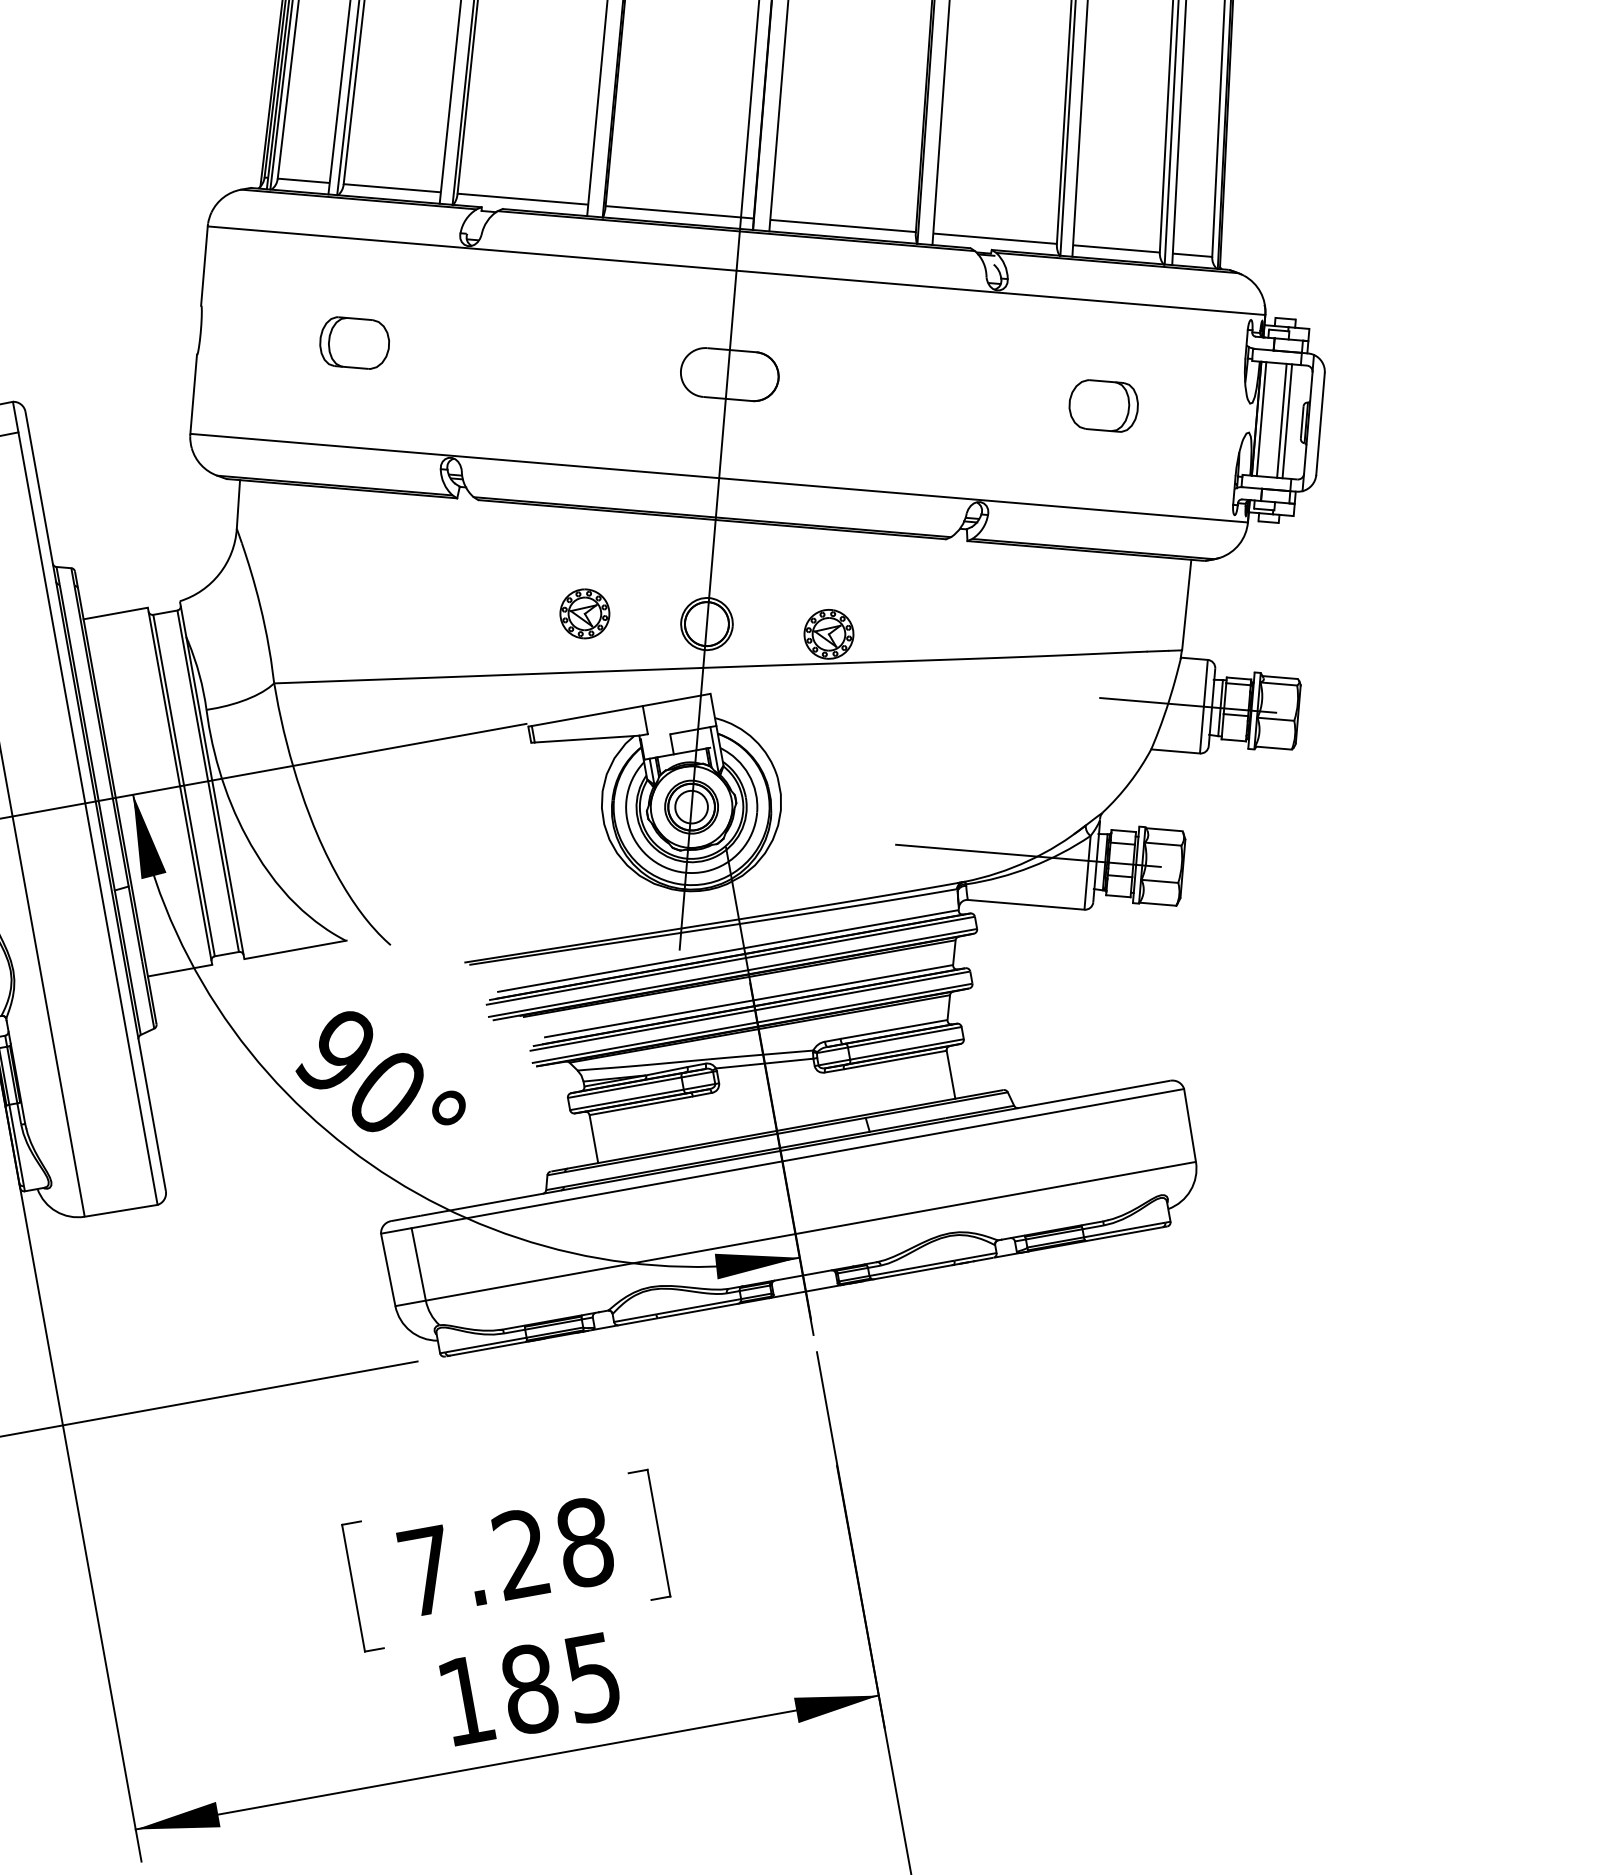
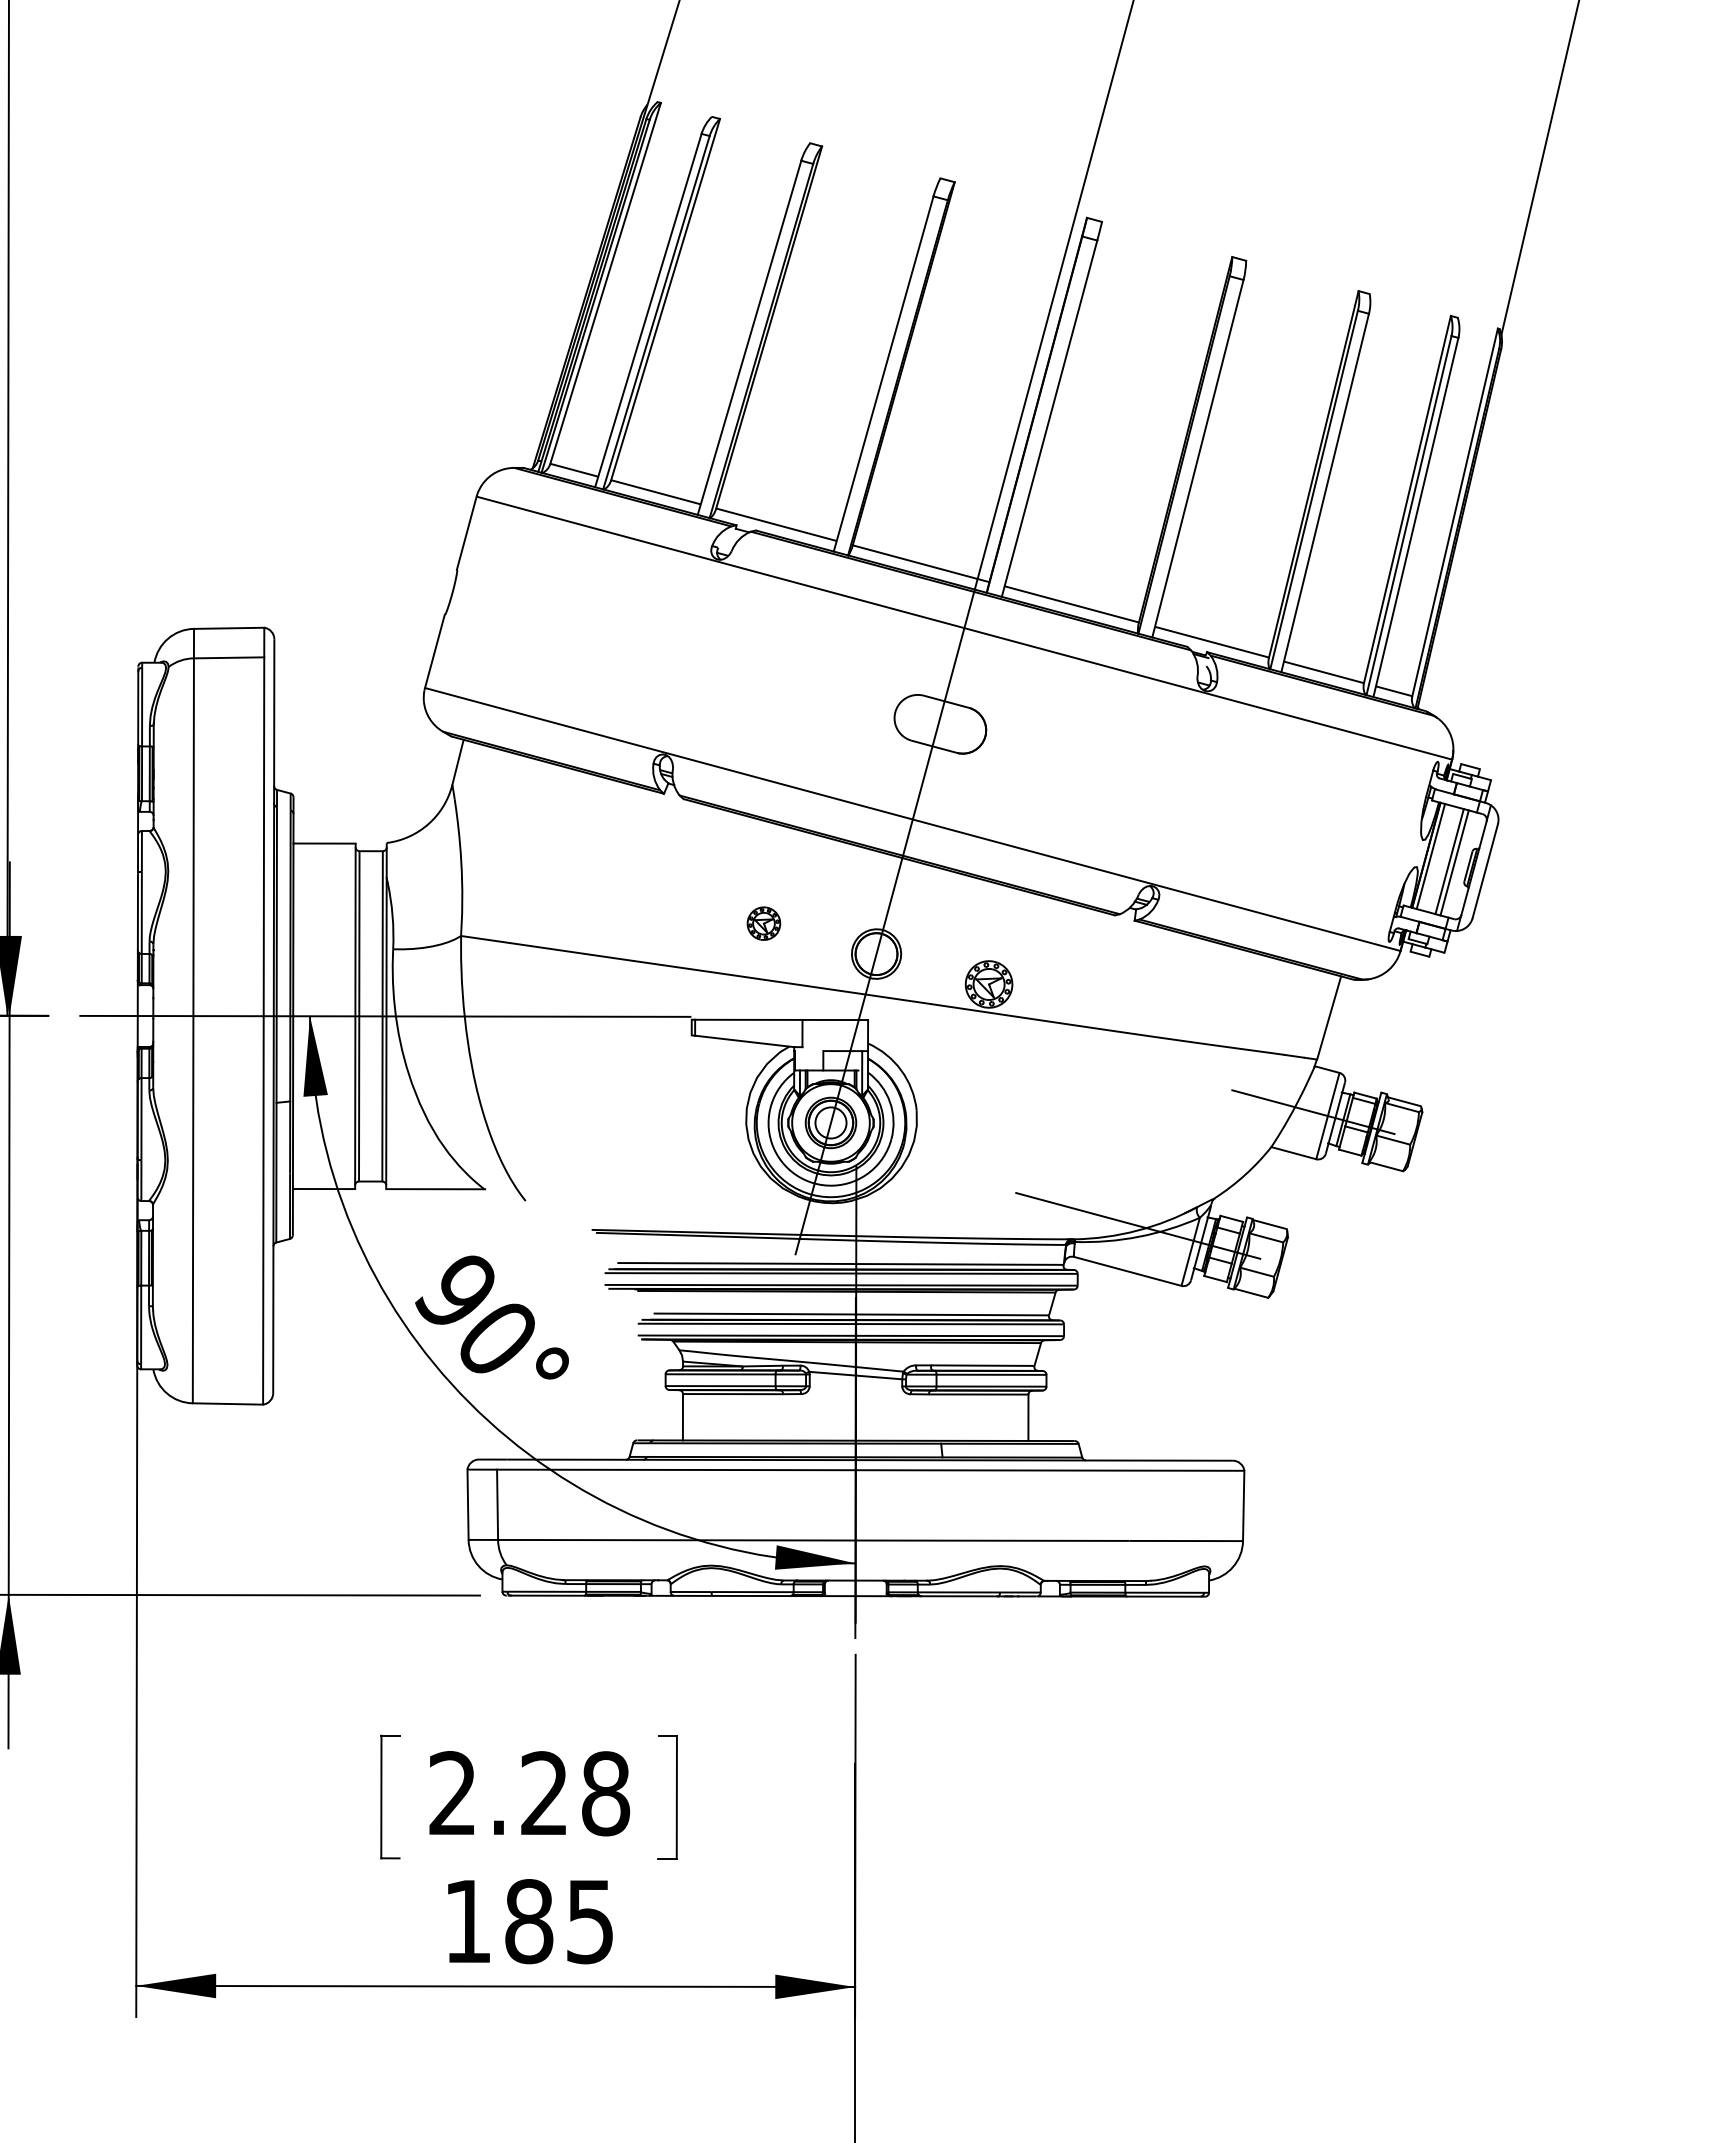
part: (353, 342) -> (593, 630), removed
part: (1103, 406) -> (1285, 817), removed
part: (584, 613) -> (763, 923), size x0.7
text: (426, 1570) -> (452, 1792), 7.28 -> 2.28

